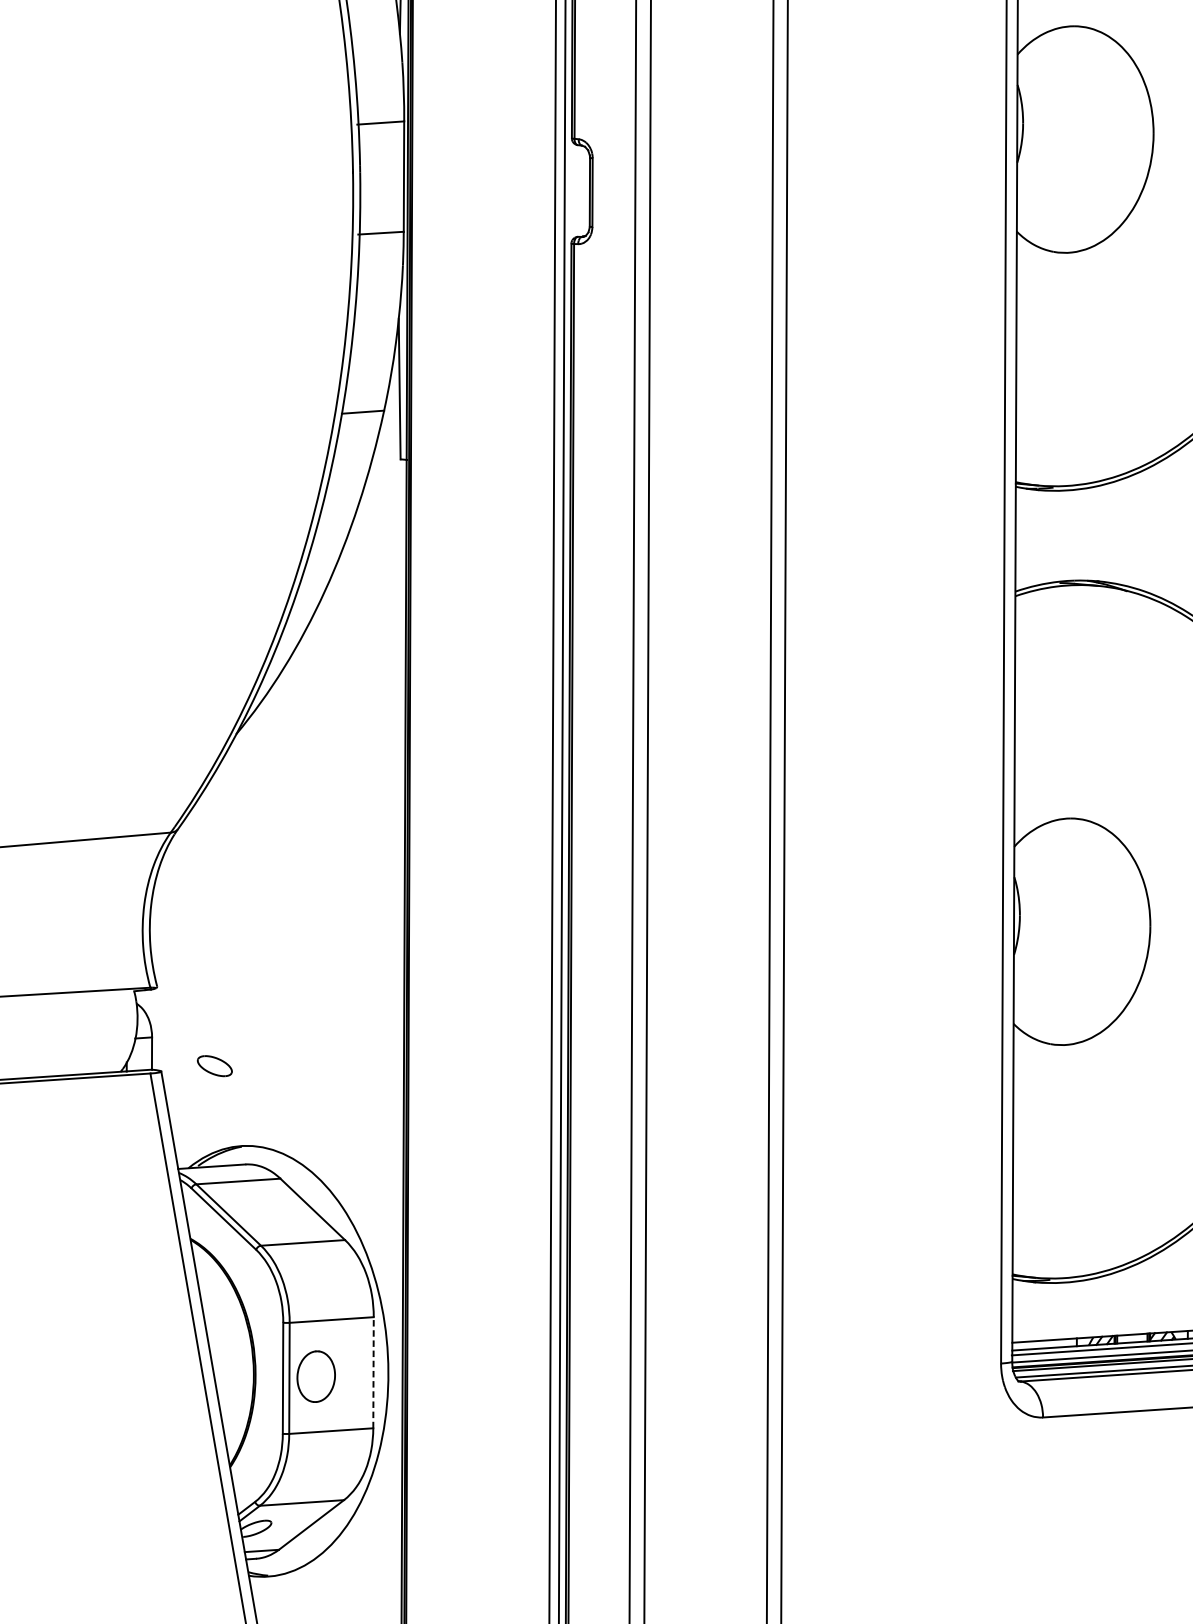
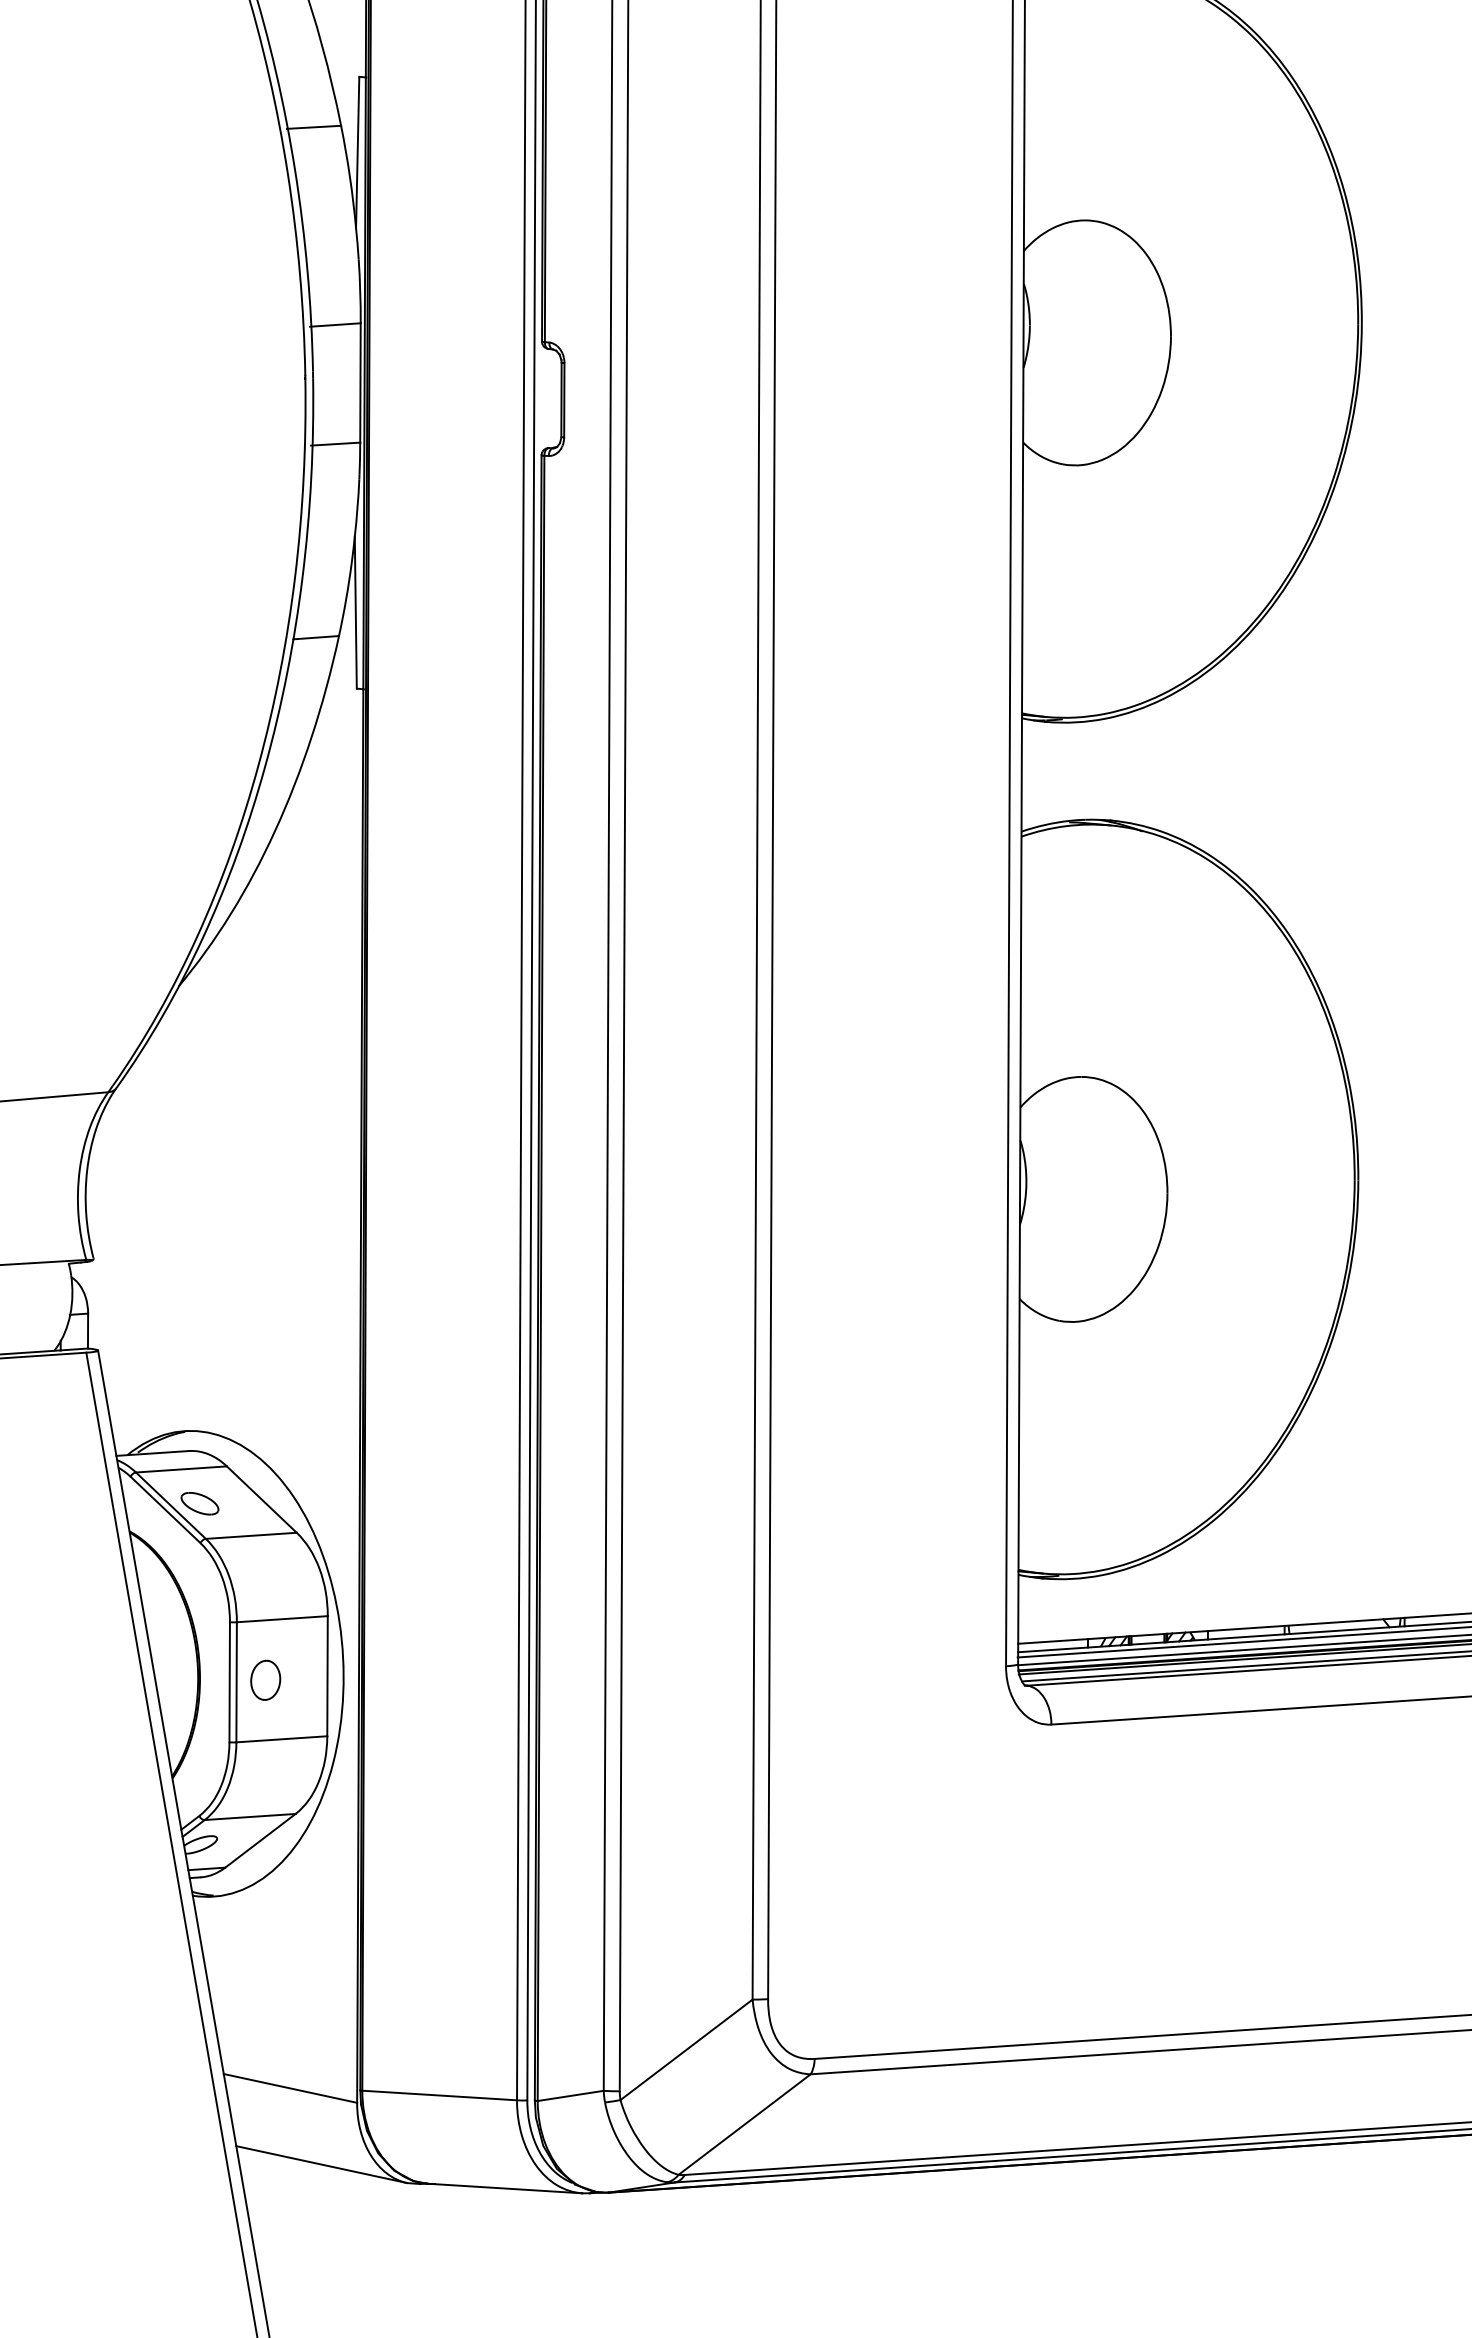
part: (214, 1065) -> (199, 1503), moved
line: (373, 1372) -> (327, 1675), dashed -> solid
part: (316, 1375) -> (265, 1679), size x0.71

